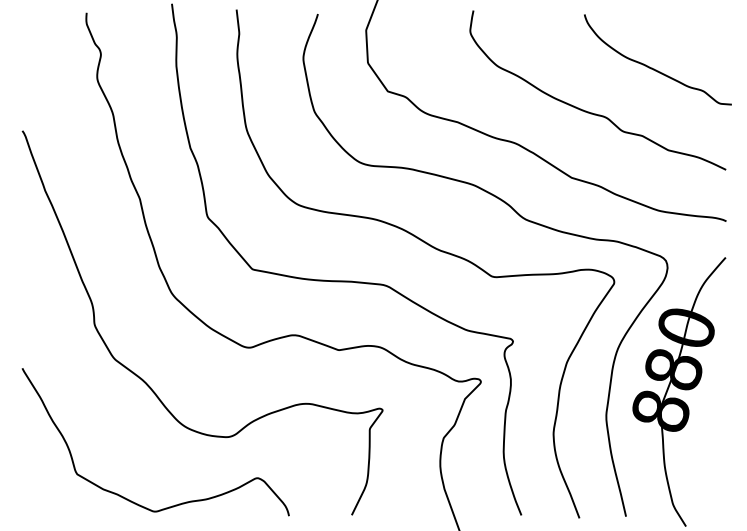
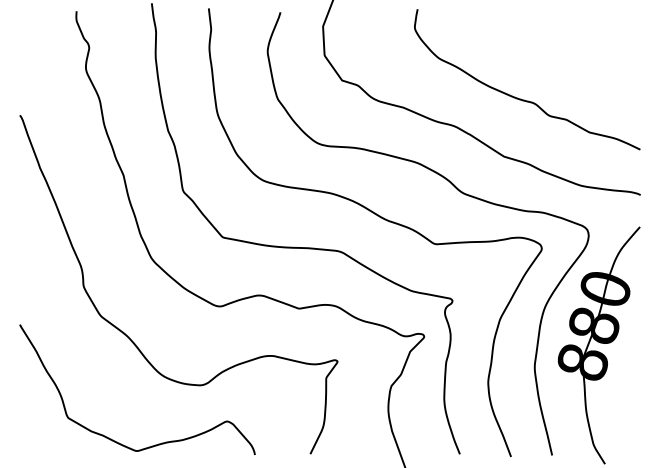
curve: (652, 67) -> (575, 59), removed

